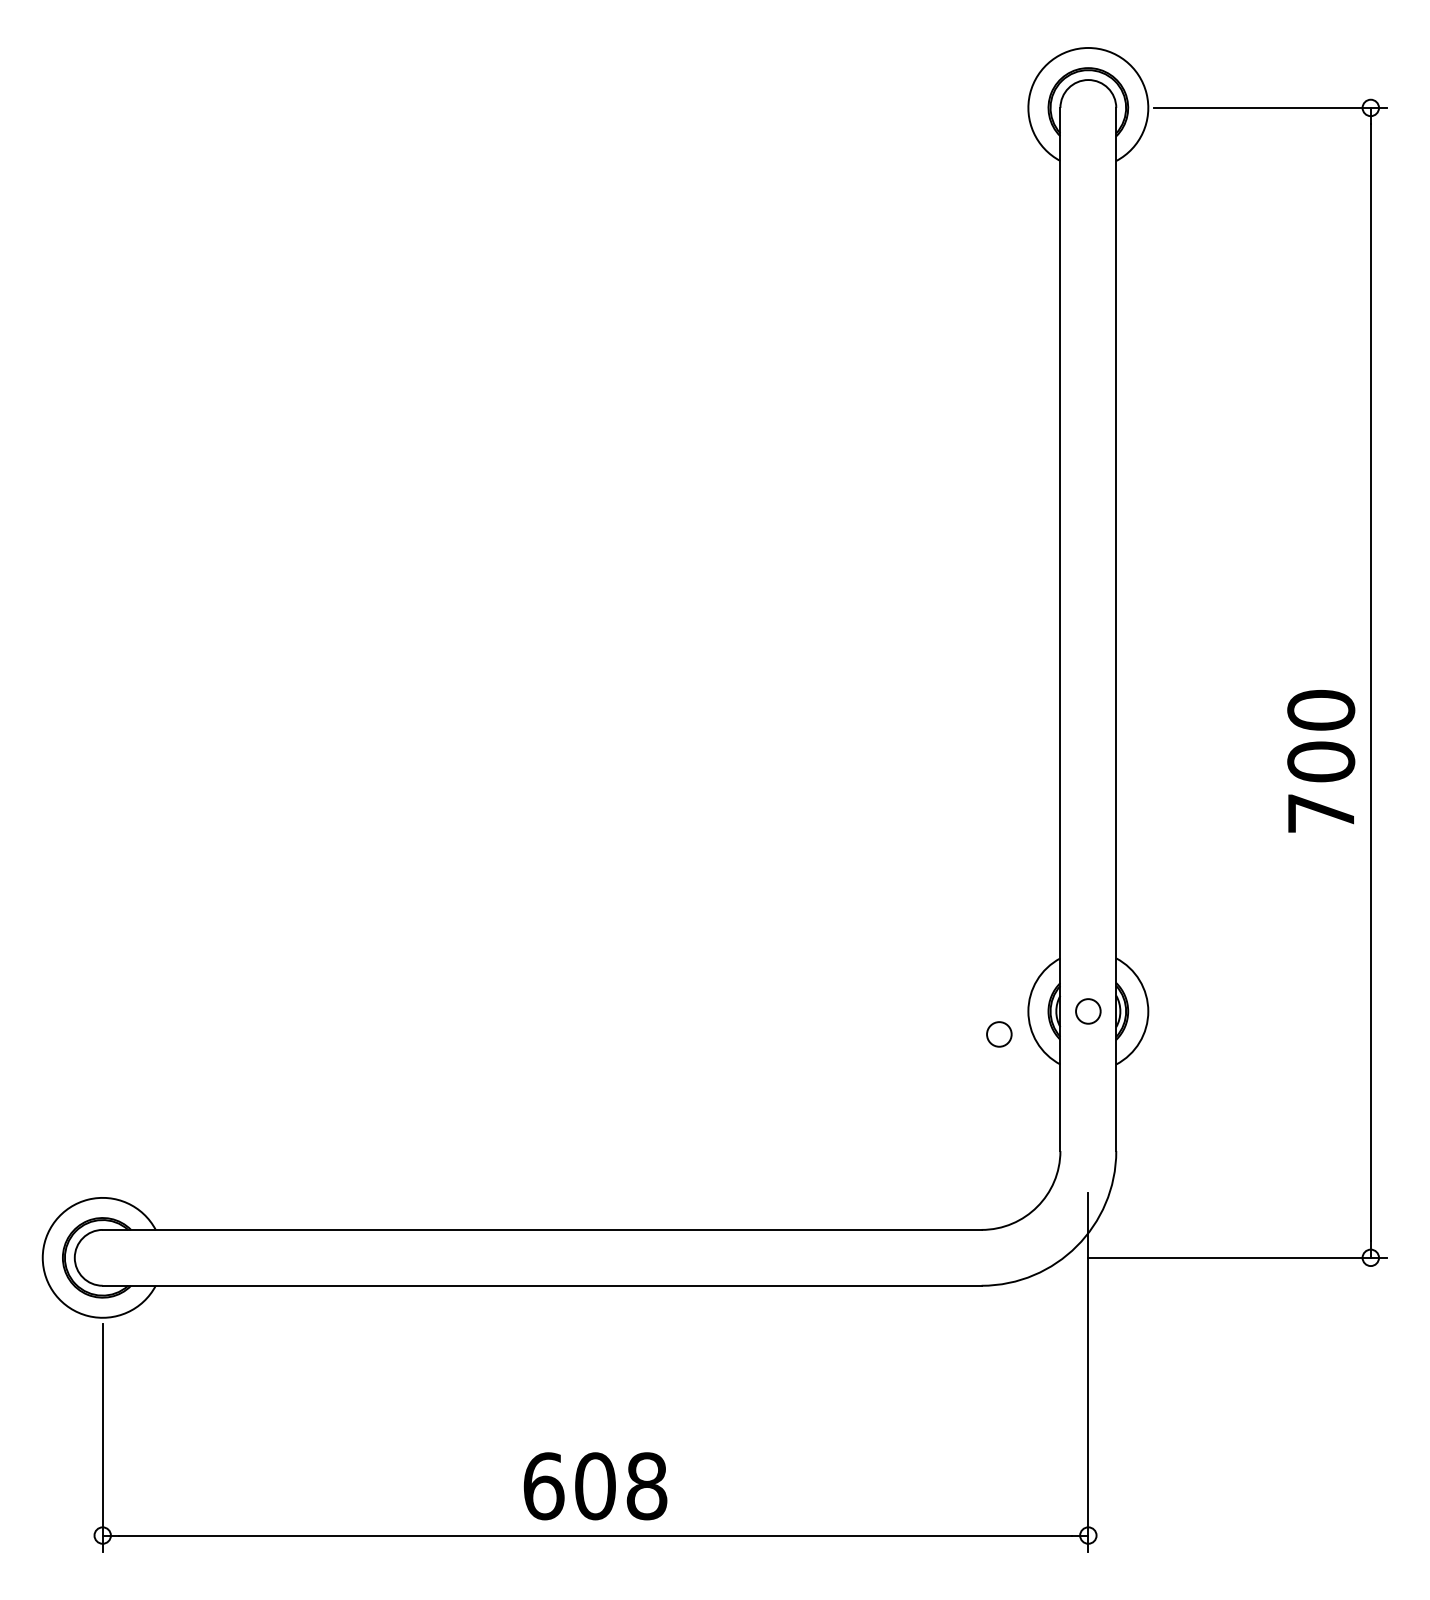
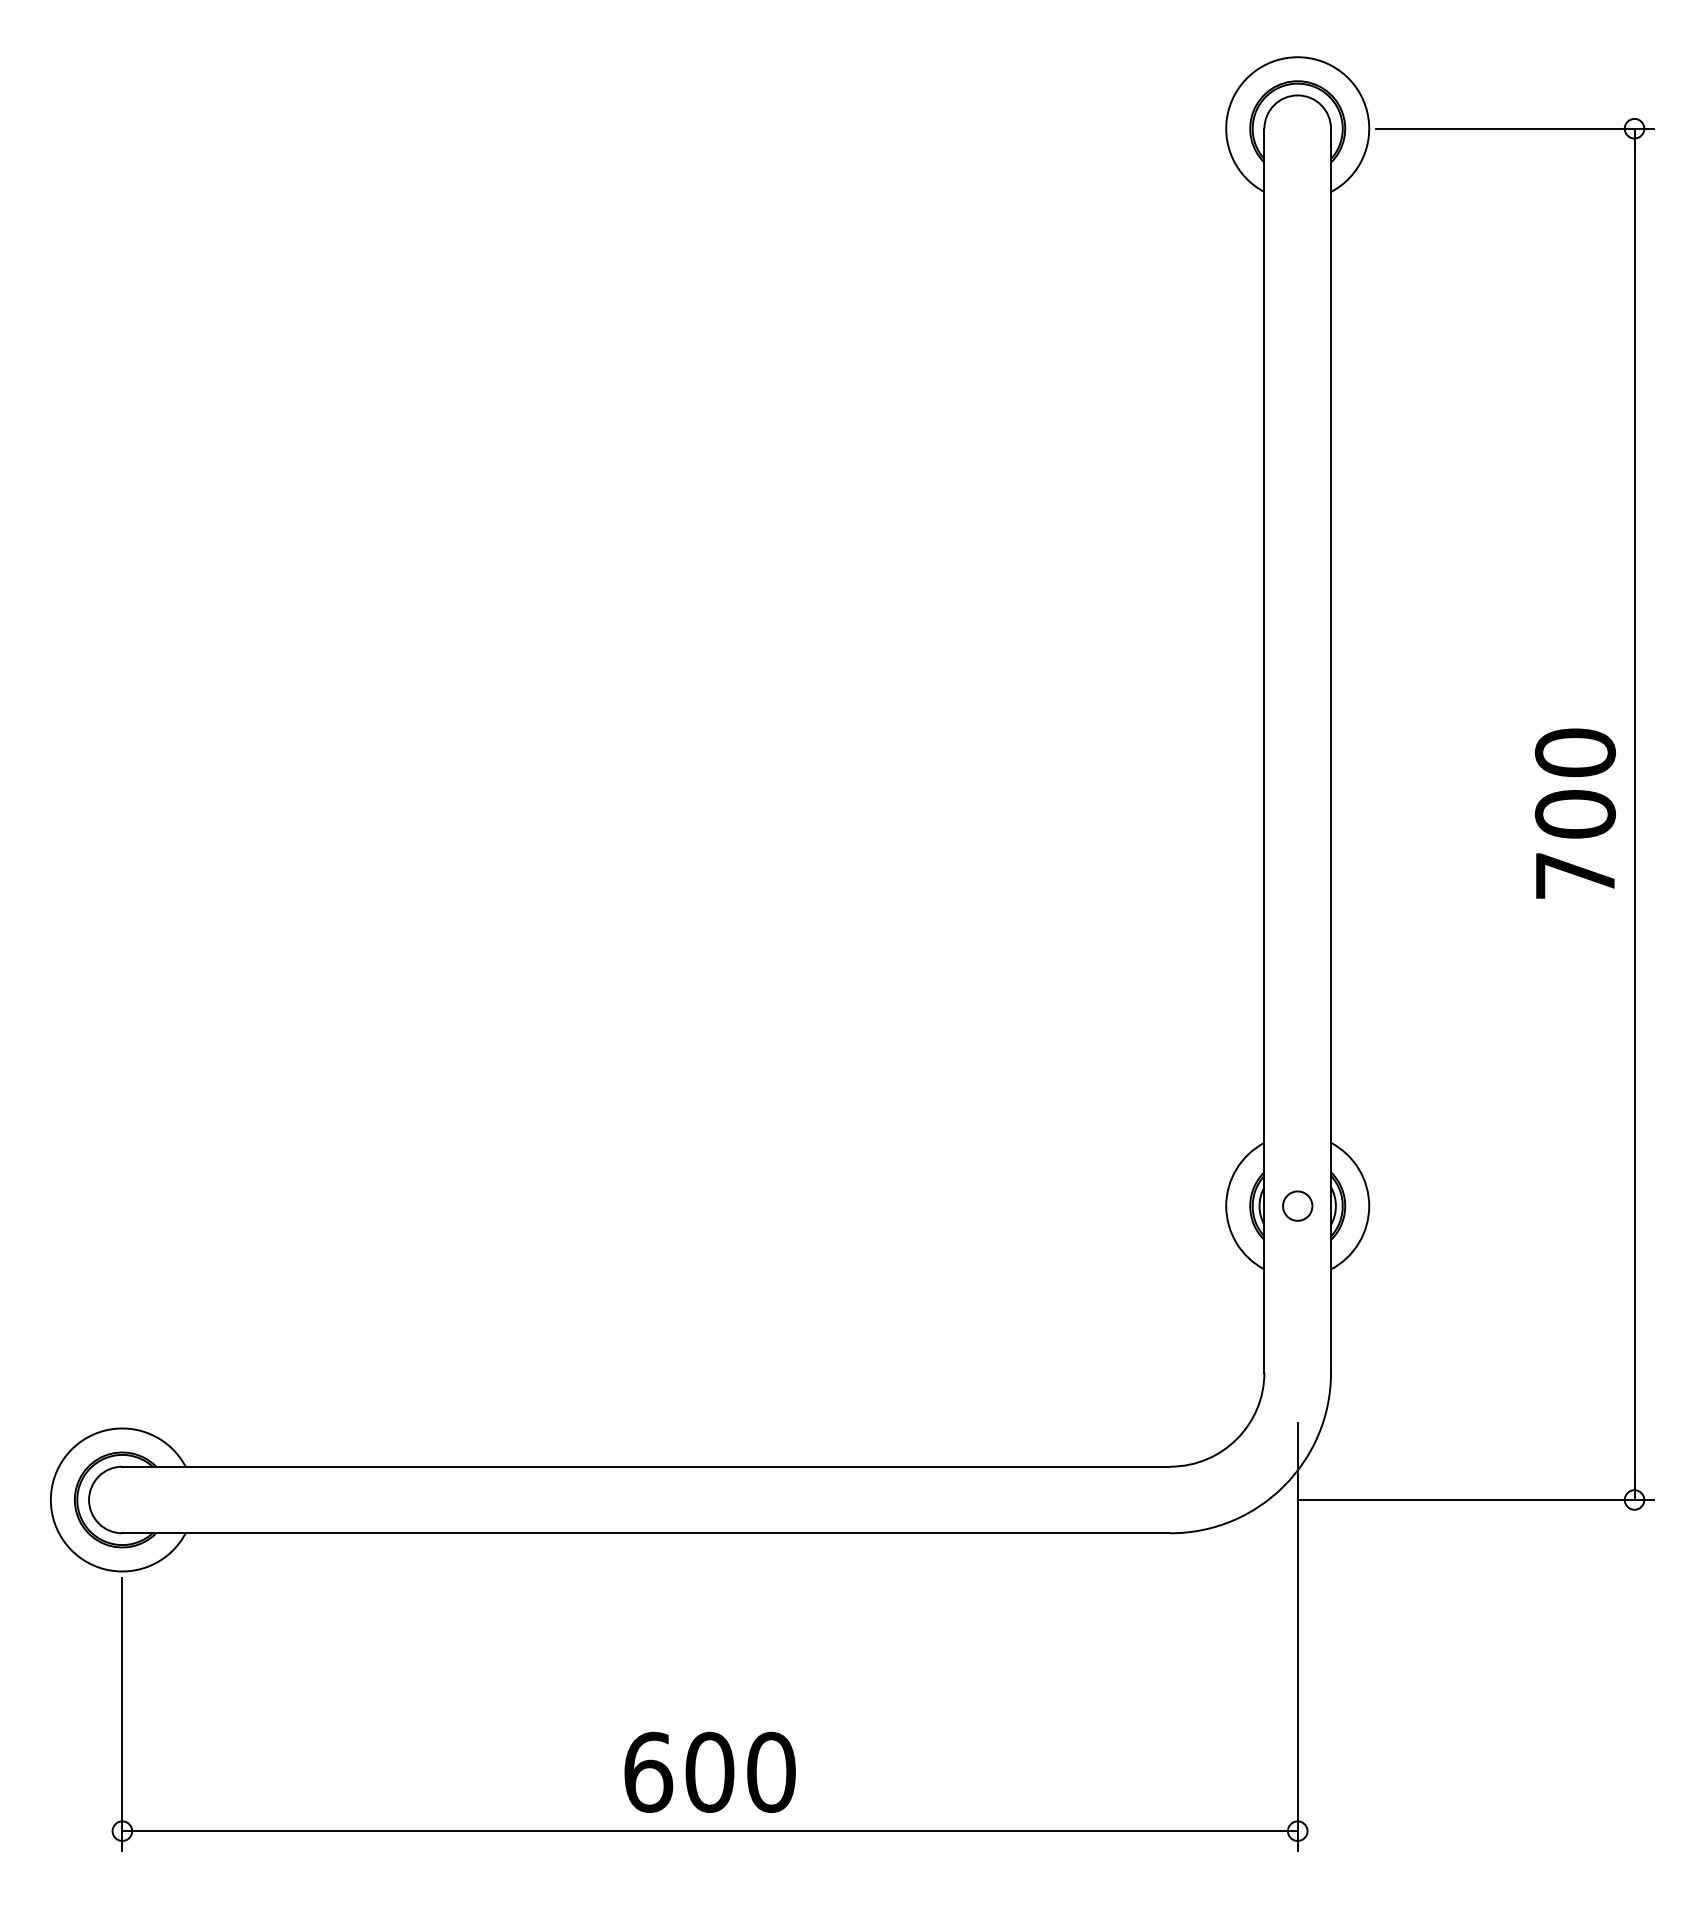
text: (1321, 761) -> (1575, 813), moved
circle: (999, 1034) -> (1191, 1233), removed
text: (646, 1486) -> (770, 1772), 608 -> 600

